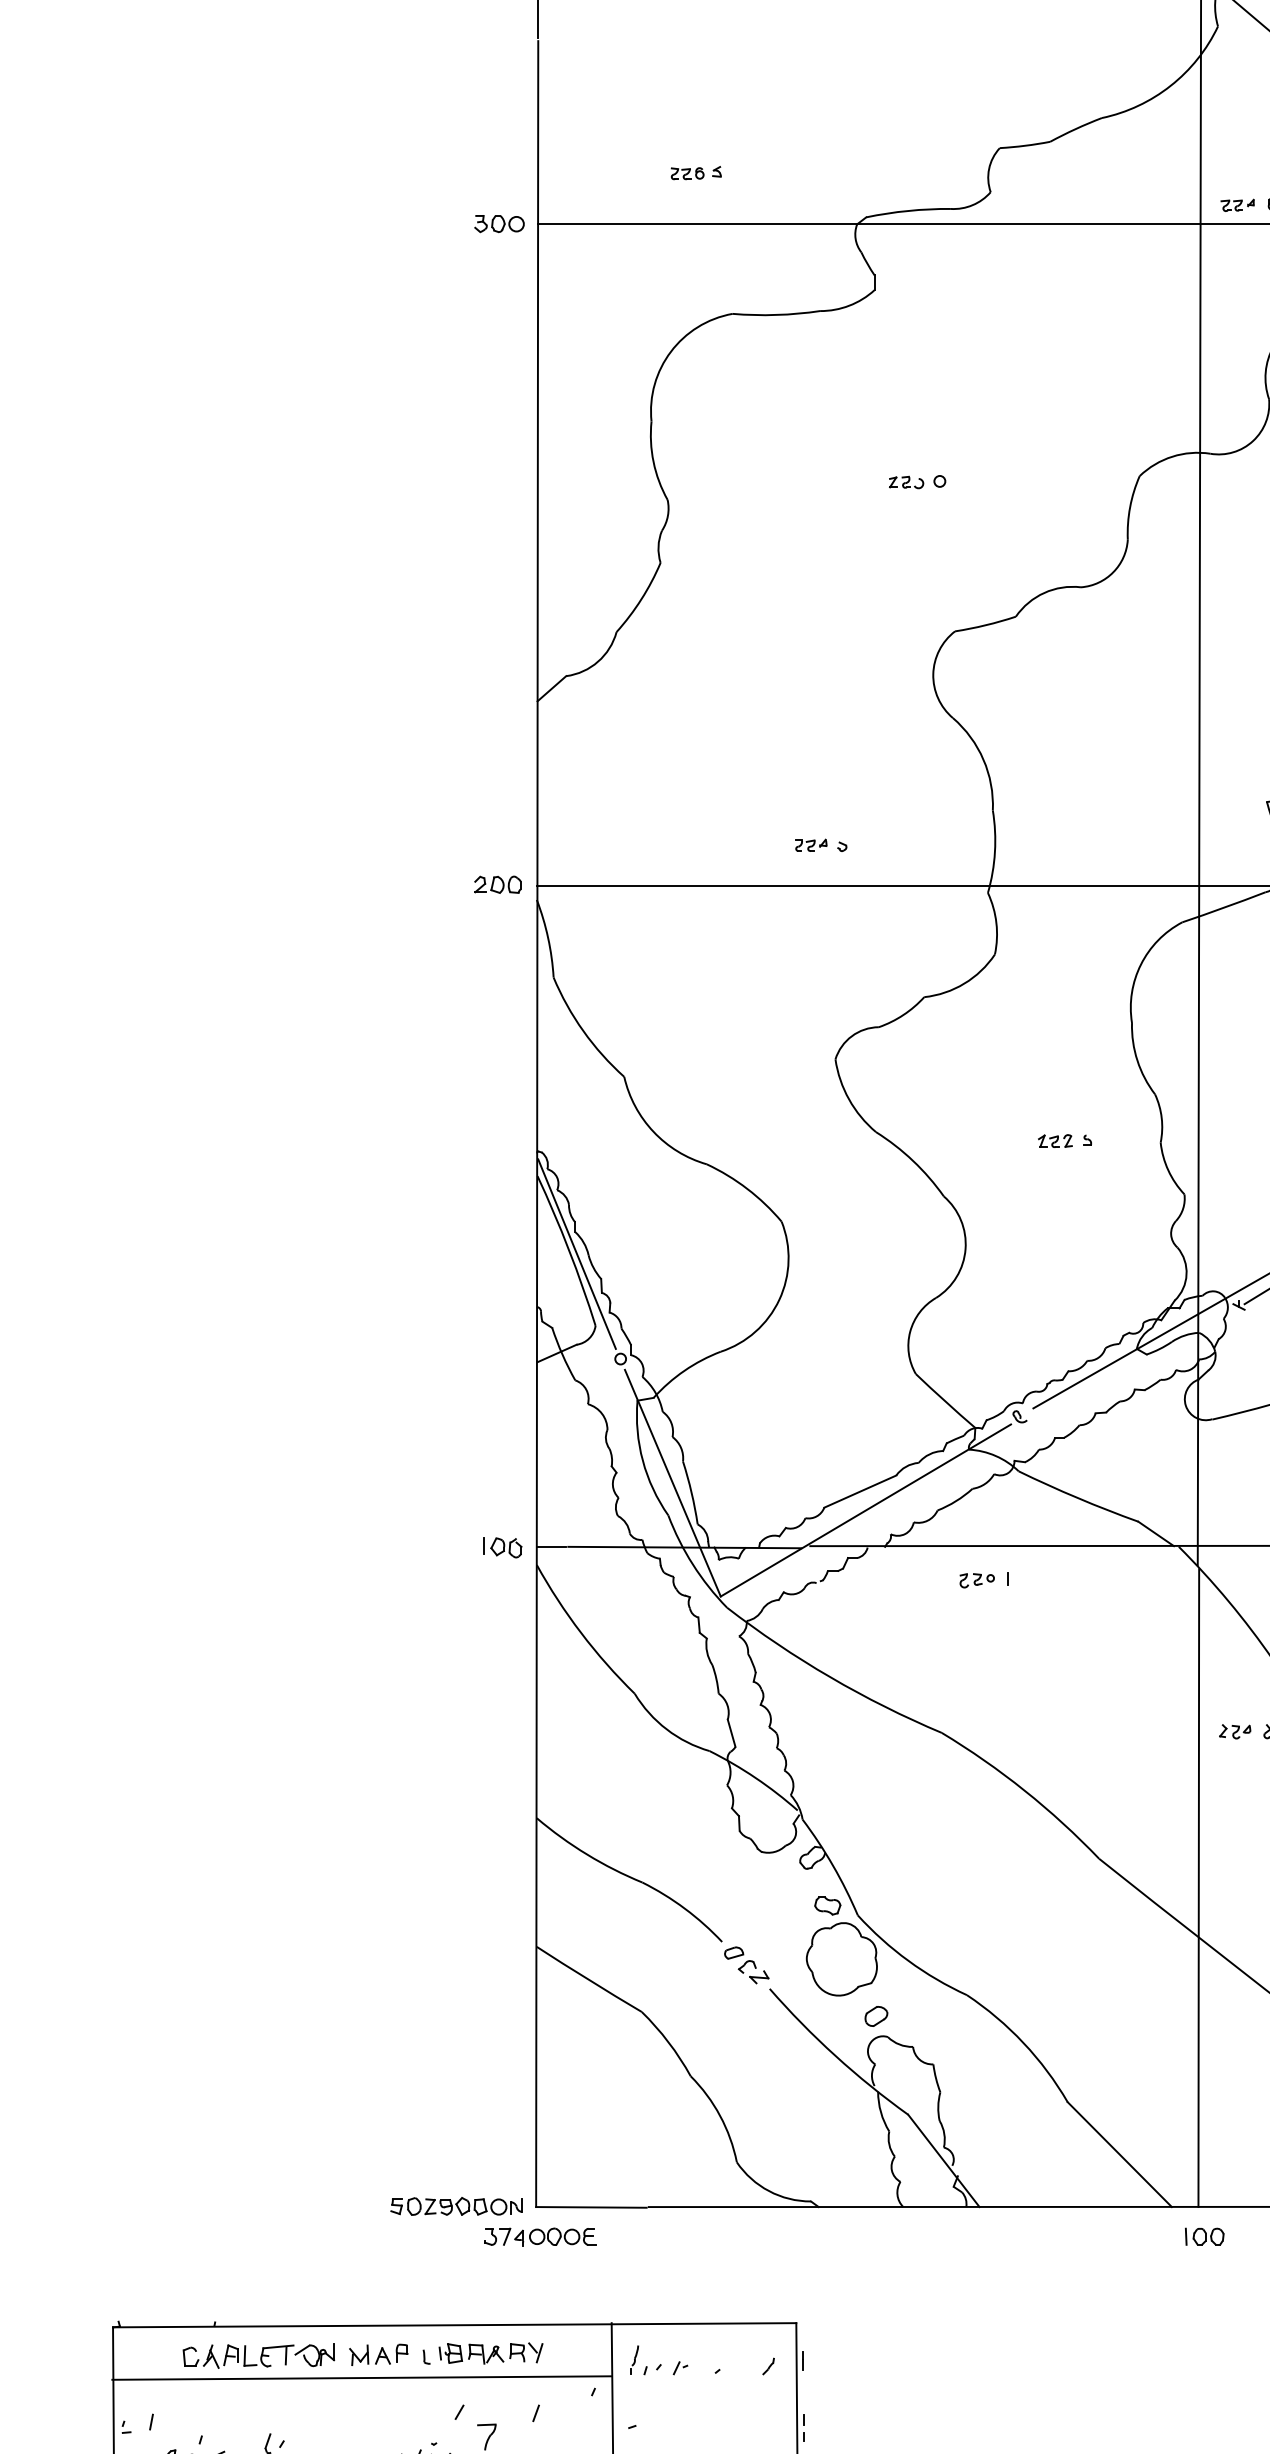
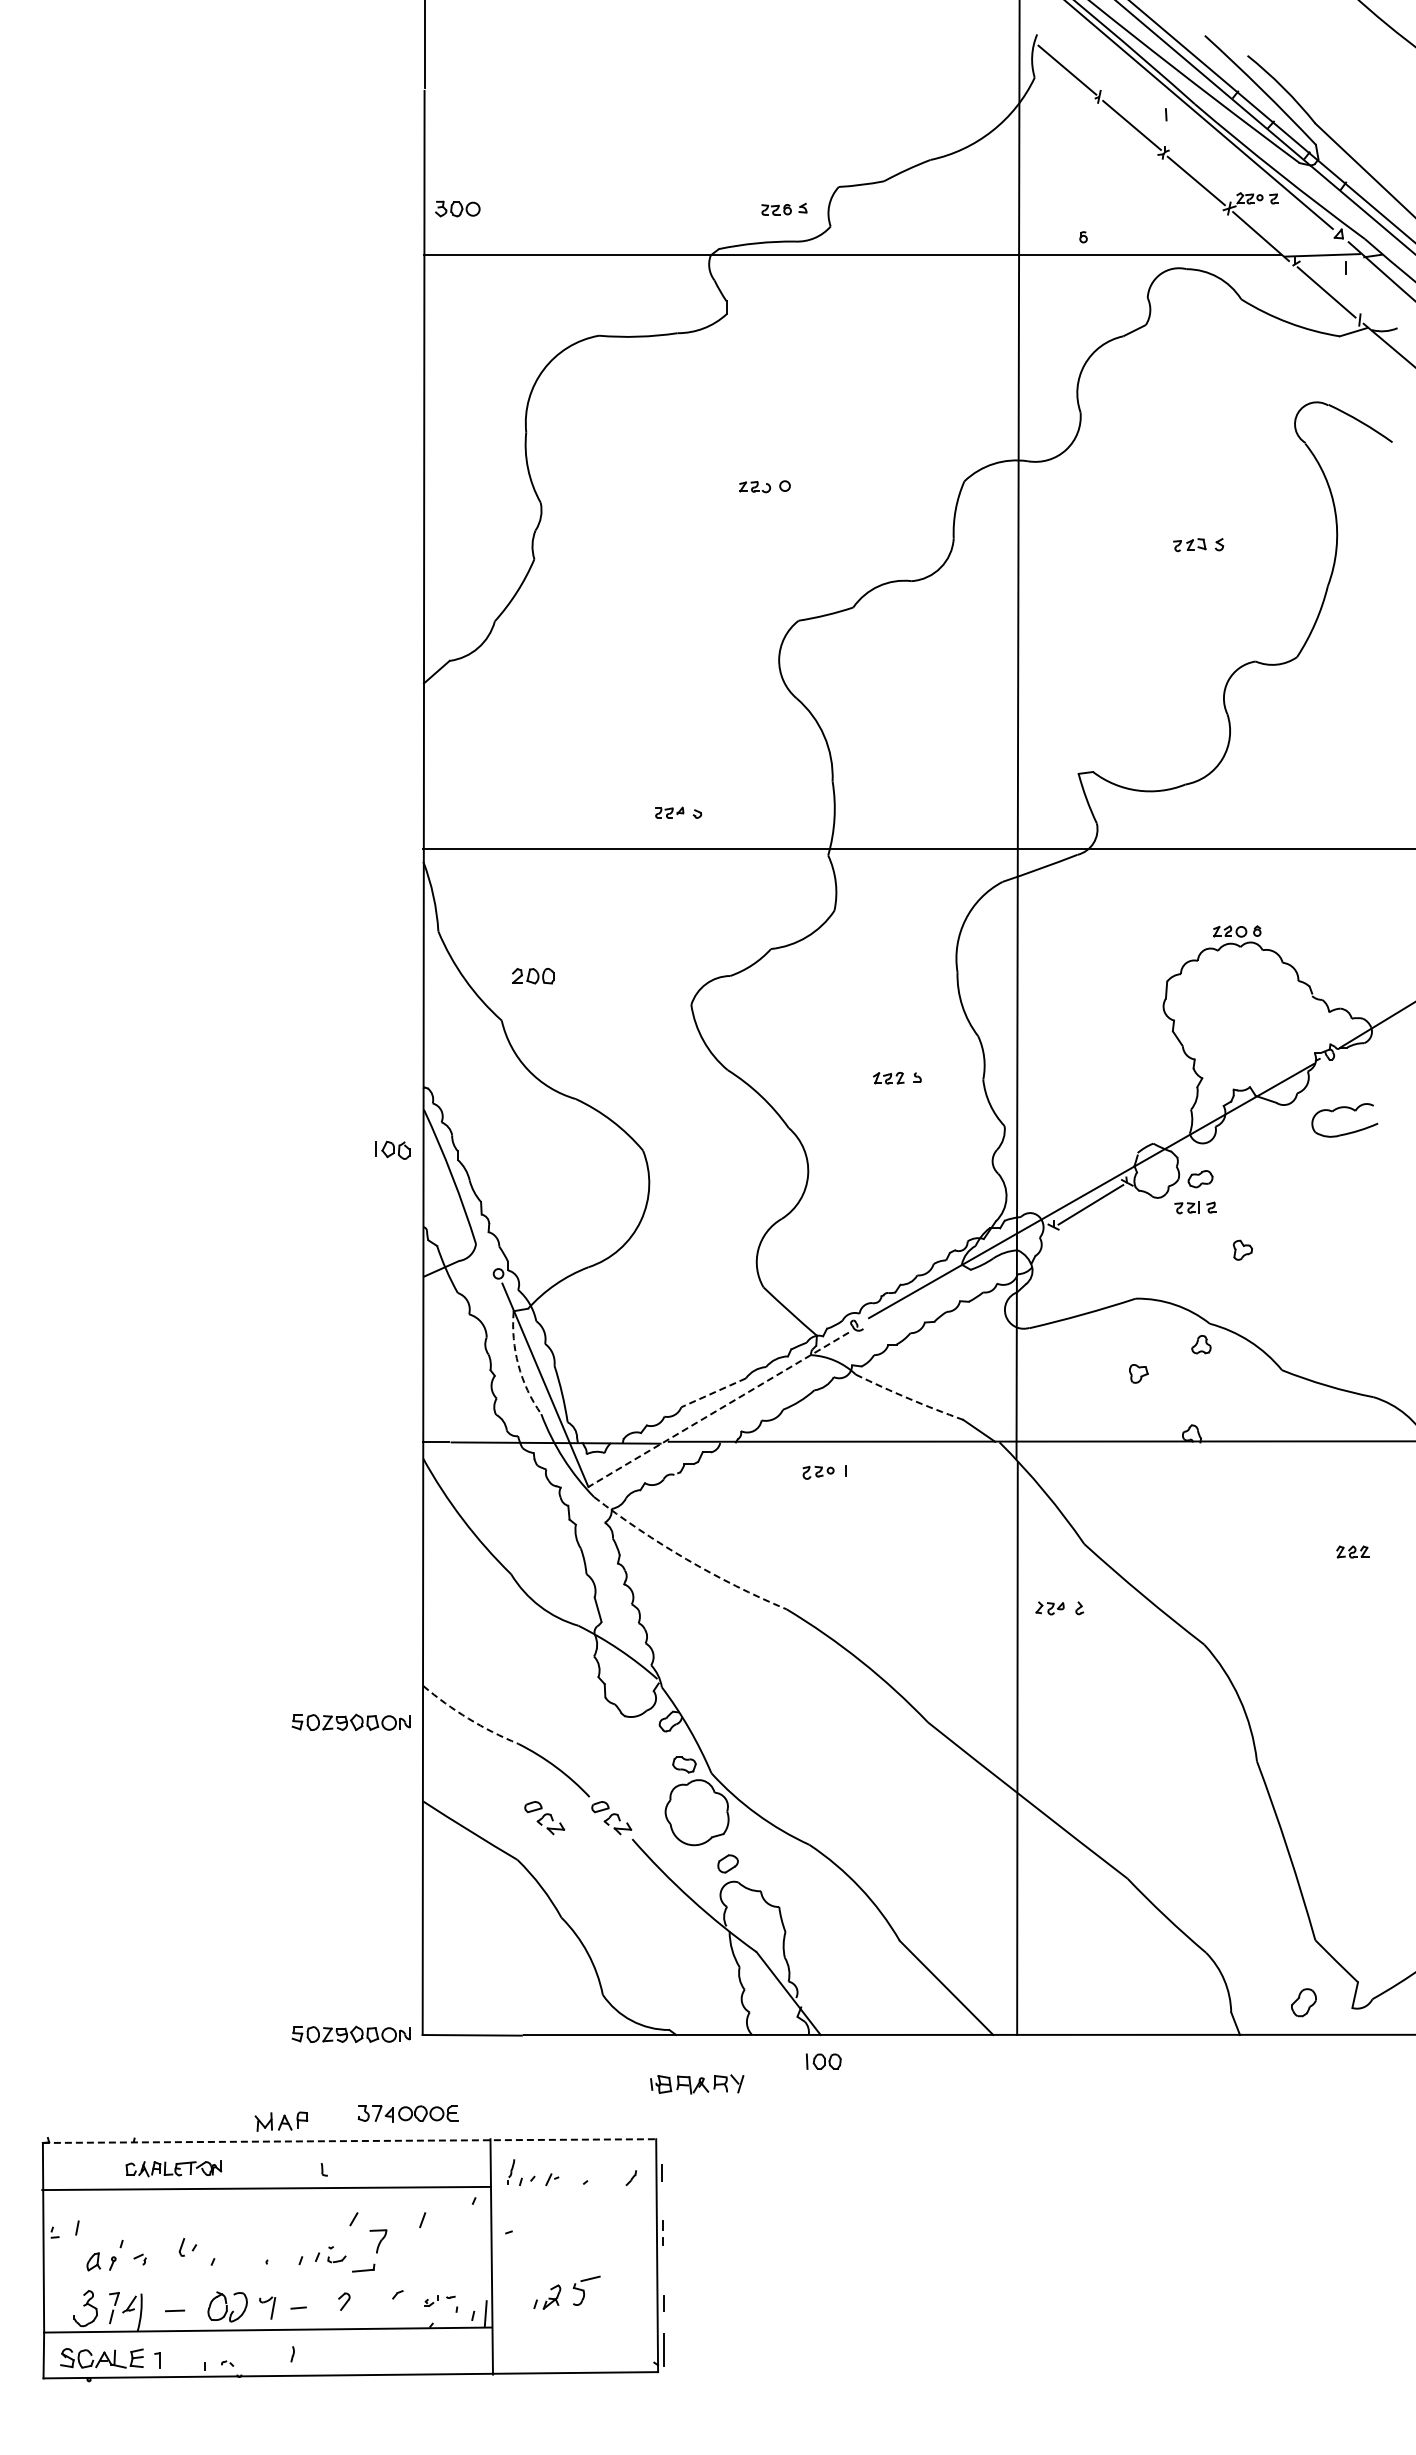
part: (696, 173) -> (784, 209), moved
part: (1237, 205) -> (1052, 238), removed
part: (499, 223) -> (457, 208), moved
part: (498, 885) -> (533, 976), moved
line: (577, 1253) -> (459, 1179), removed
arc: (642, 1461) -> (518, 1365), solid -> dashed
line: (860, 1492) -> (713, 1393), solid -> dashed
arc: (1077, 1497) -> (908, 1398), solid -> dashed
line: (865, 1511) -> (718, 1410), solid -> dashed
part: (502, 1546) -> (392, 1149), moved
arc: (830, 1677) -> (686, 1559), solid -> dashed
arc: (587, 1854) -> (468, 1718), solid -> dashed
part: (455, 1857) -> (350, 1721), added
part: (671, 1965) -> (544, 1818), added
part: (539, 2236) -> (407, 2113), moved
part: (1204, 2236) -> (823, 2061), moved
line: (454, 2325) -> (349, 2141), solid -> dashed
part: (491, 2353) -> (697, 2084), moved
part: (378, 2354) -> (281, 2121), moved
part: (258, 2355) -> (173, 2168), size x0.7

